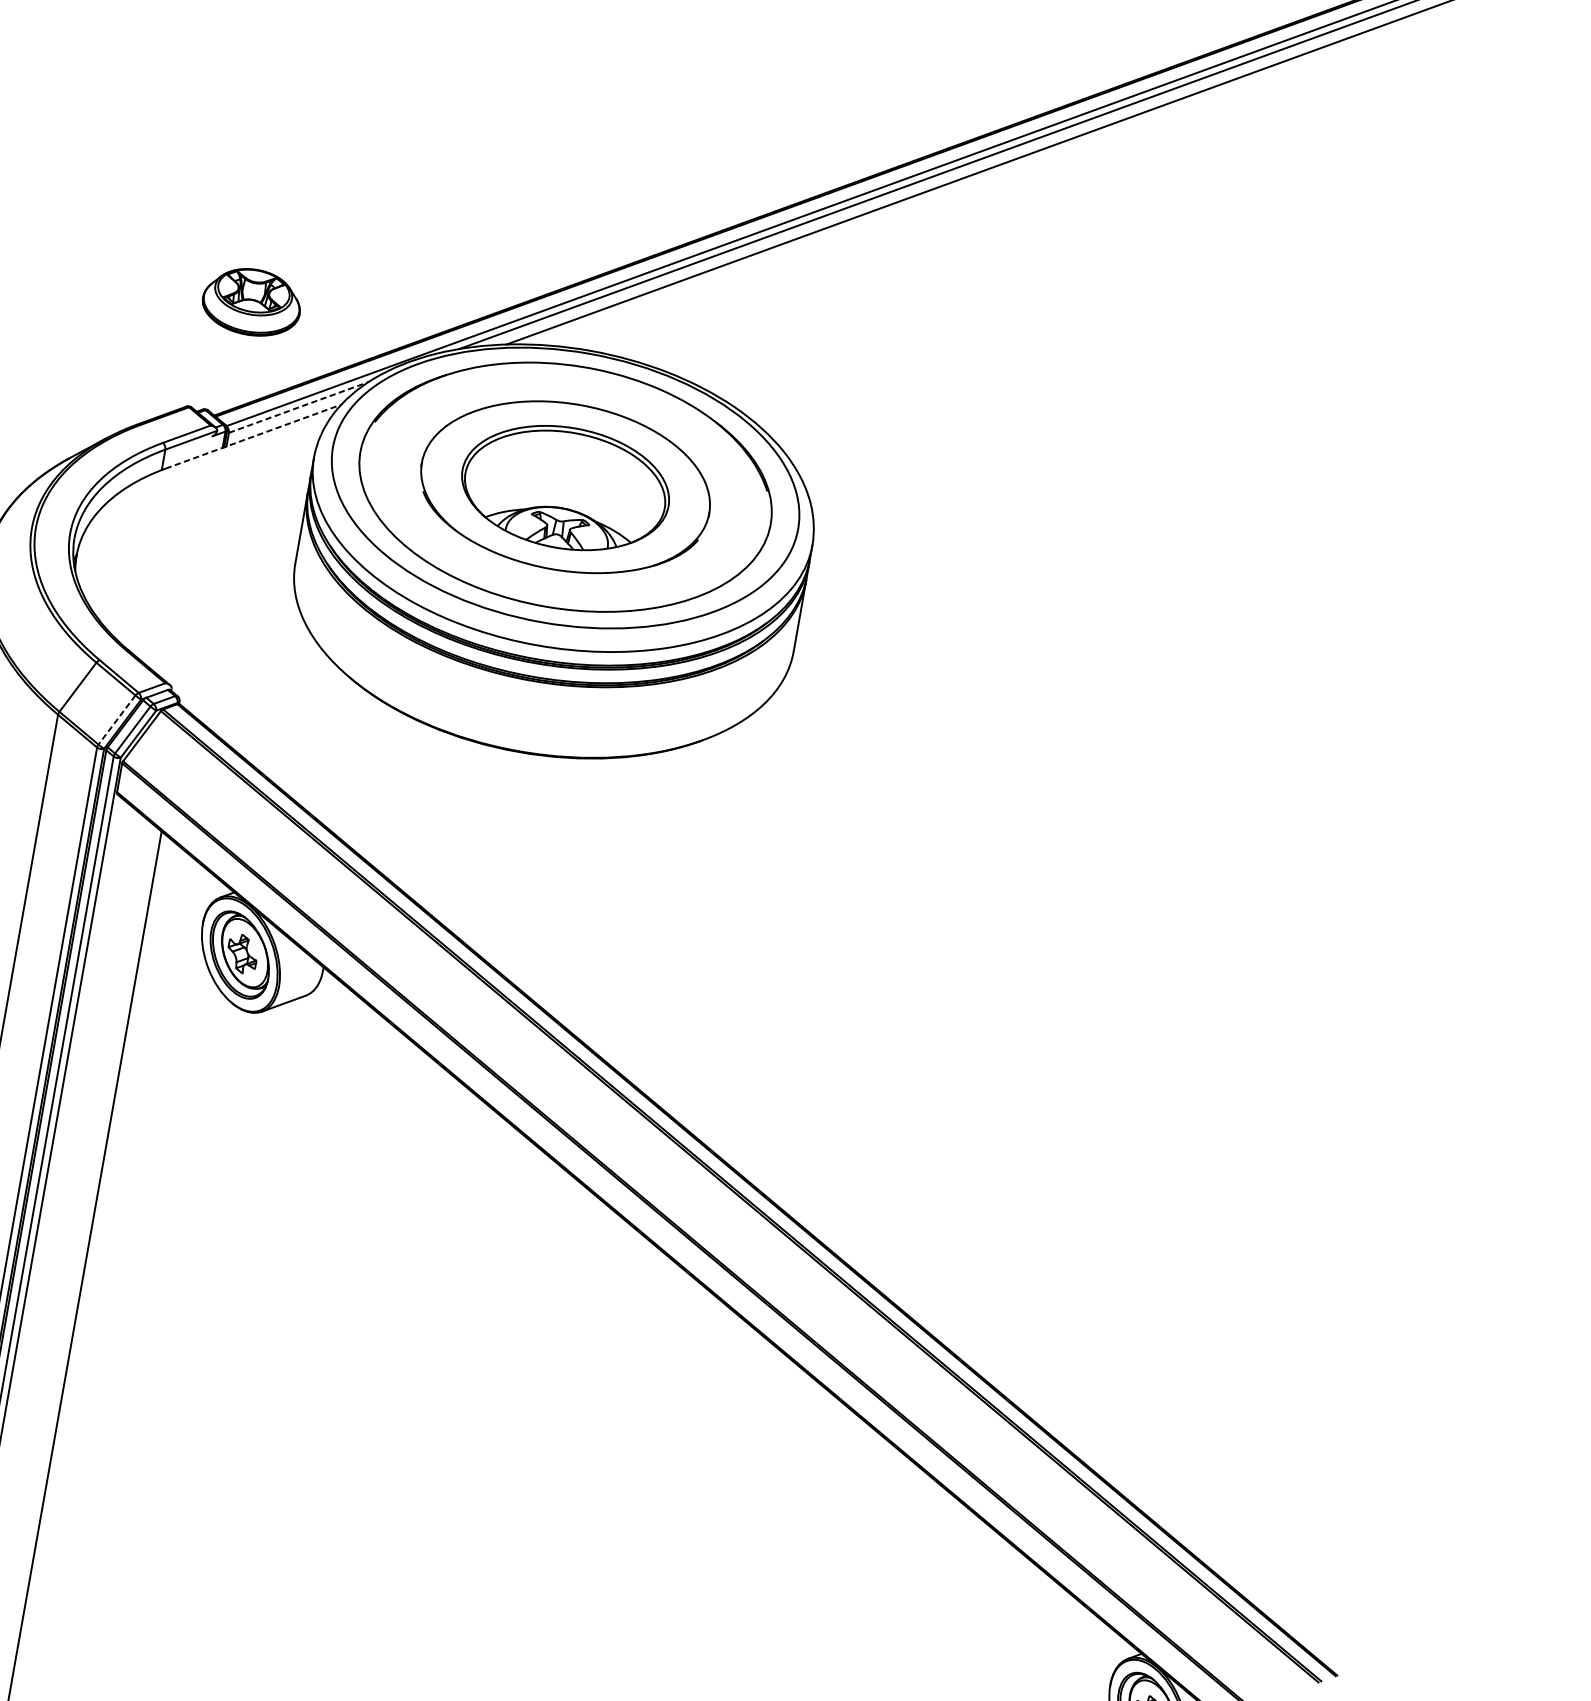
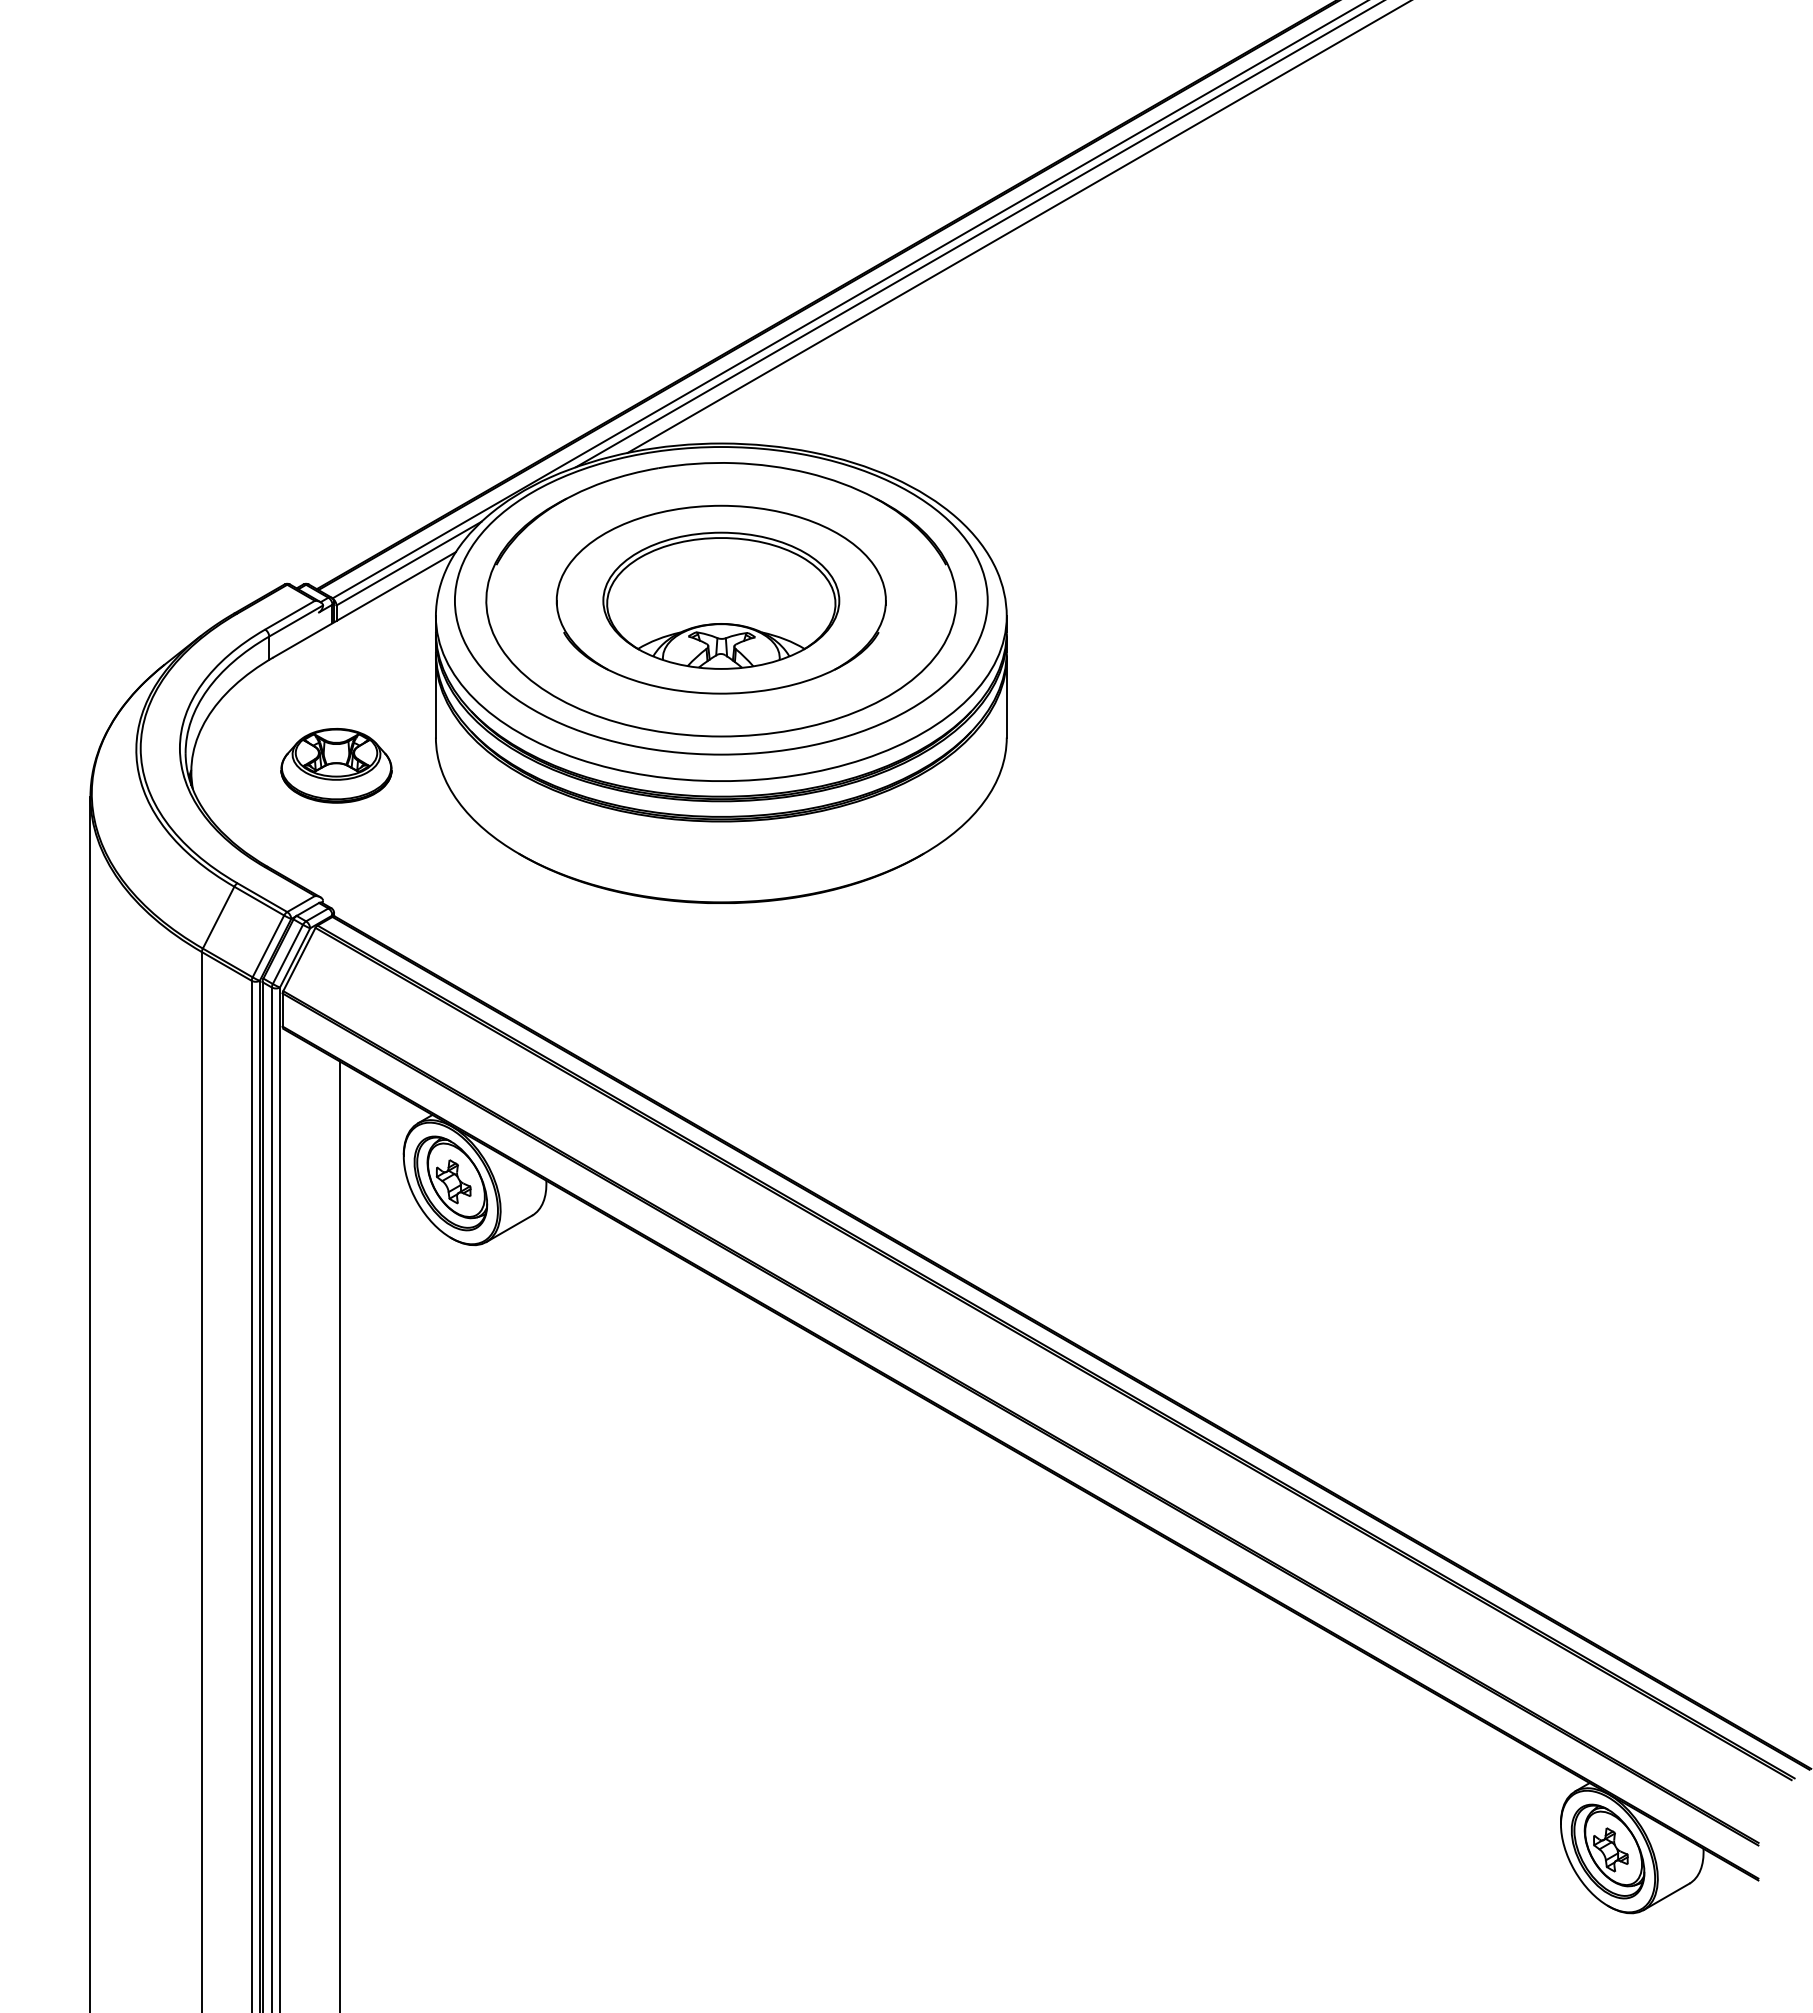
part: (252, 301) -> (336, 765), moved
line: (299, 407) -> (409, 563), dashed -> solid
line: (253, 436) -> (364, 604), dashed -> solid
line: (117, 720) -> (268, 946), dashed -> solid

